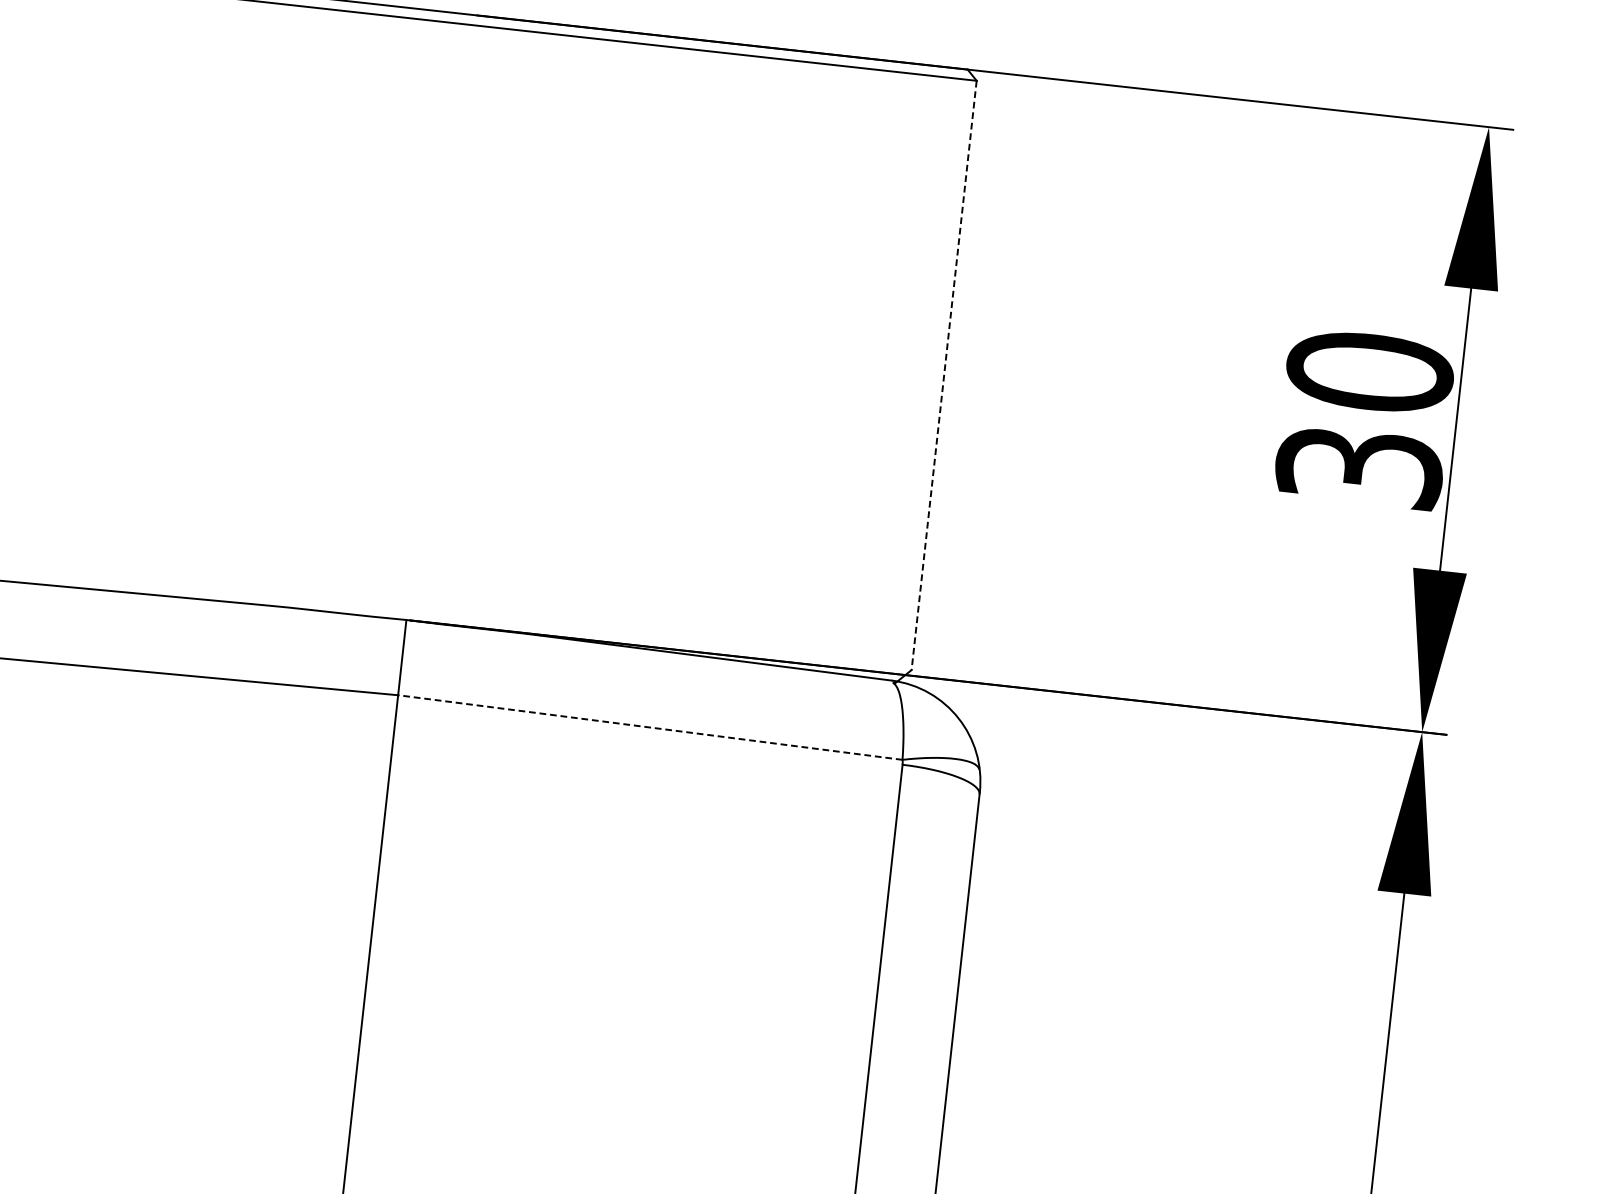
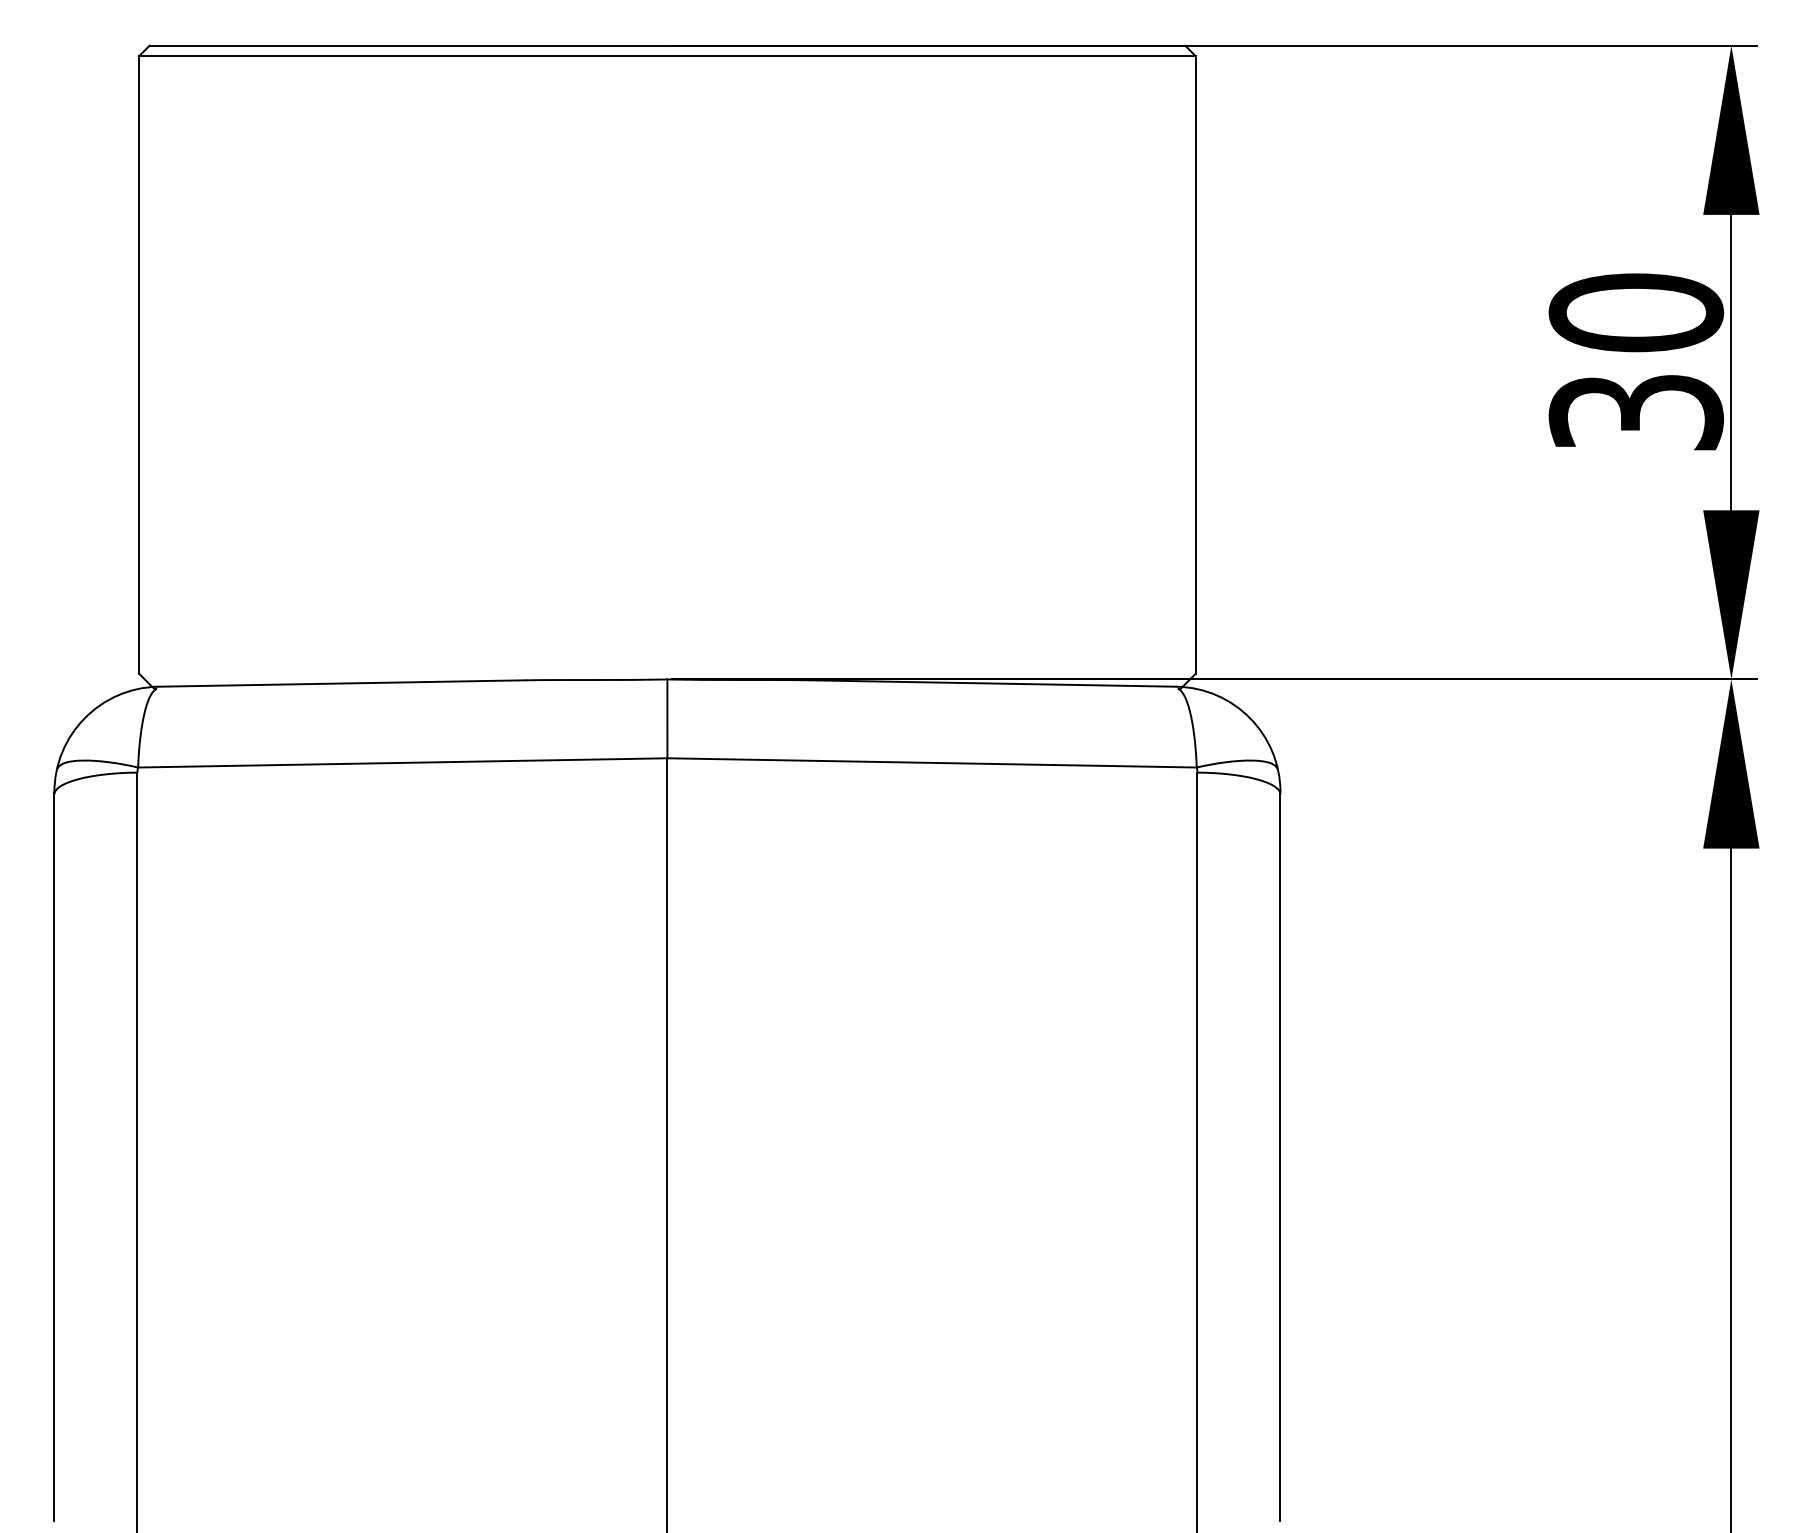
line: (943, 374) -> (1195, 364), dashed -> solid
line: (650, 727) -> (932, 762), dashed -> solid

